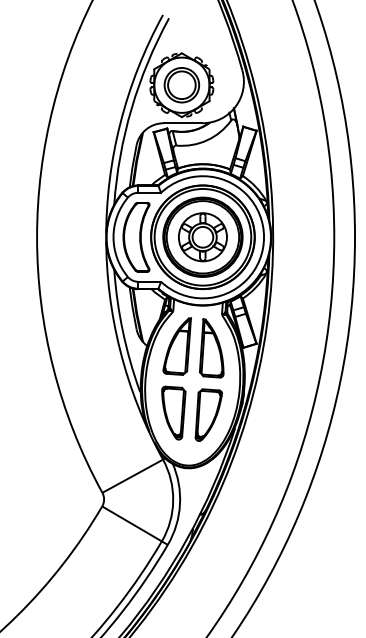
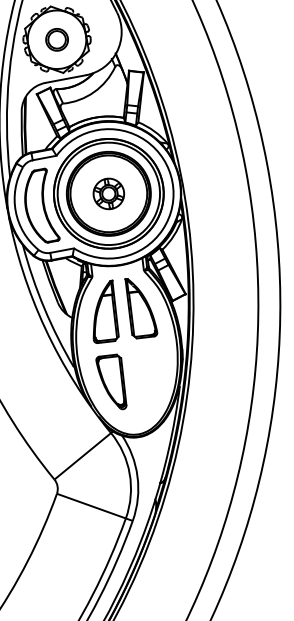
part: (181, 85) -> (56, 40), size x0.6
part: (202, 237) -> (108, 194), size x0.6
part: (208, 414) -> (149, 377), removed

